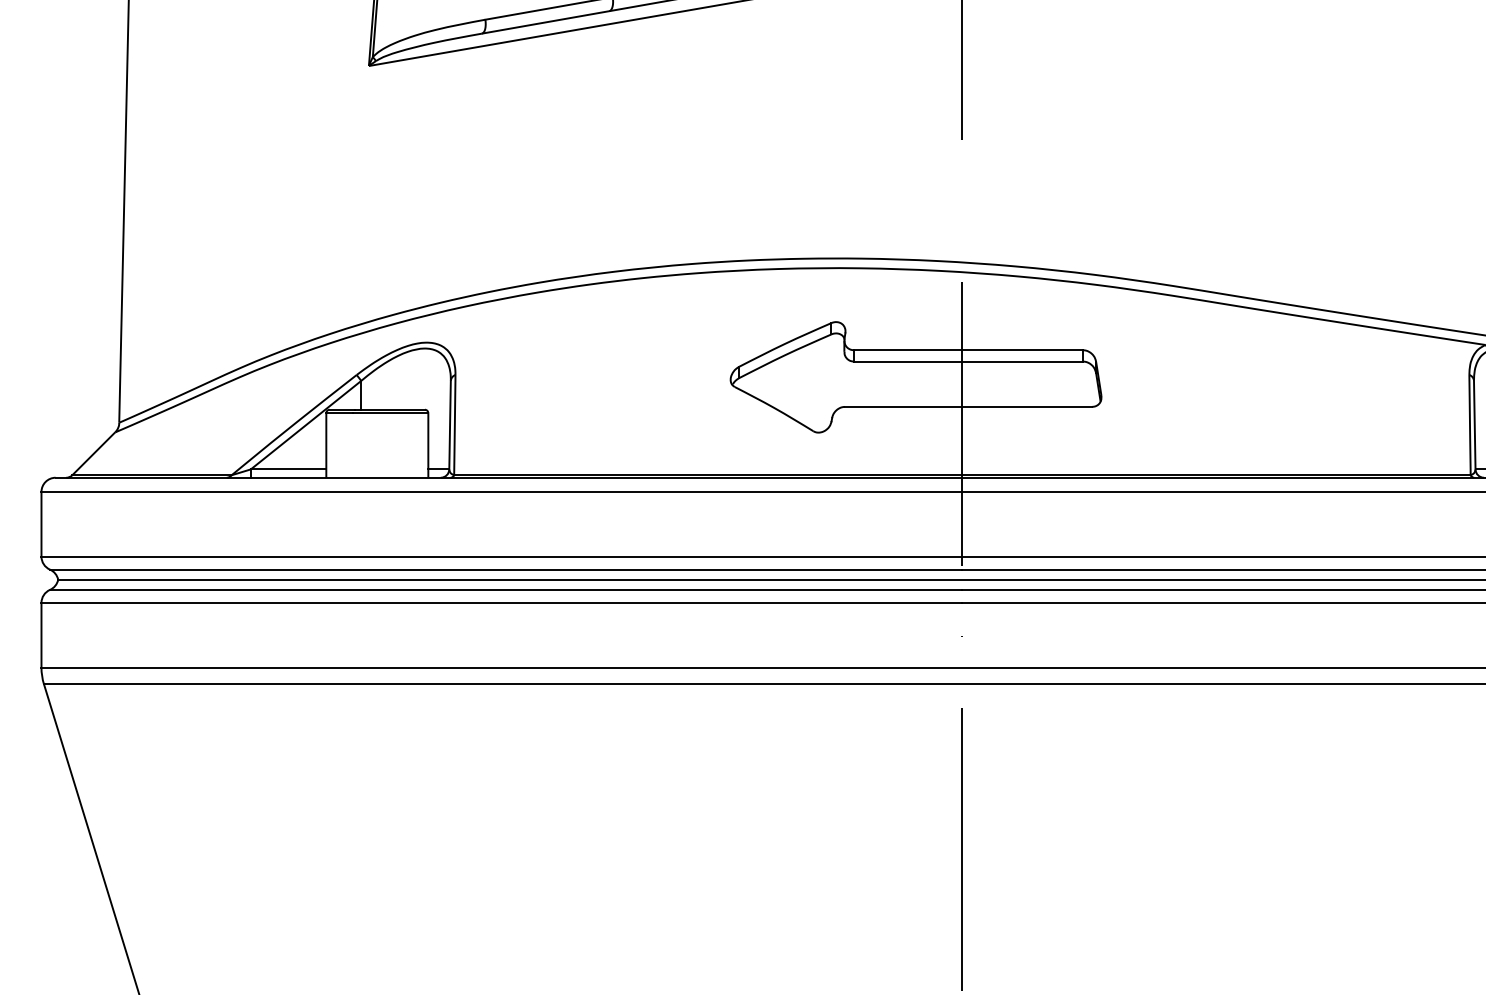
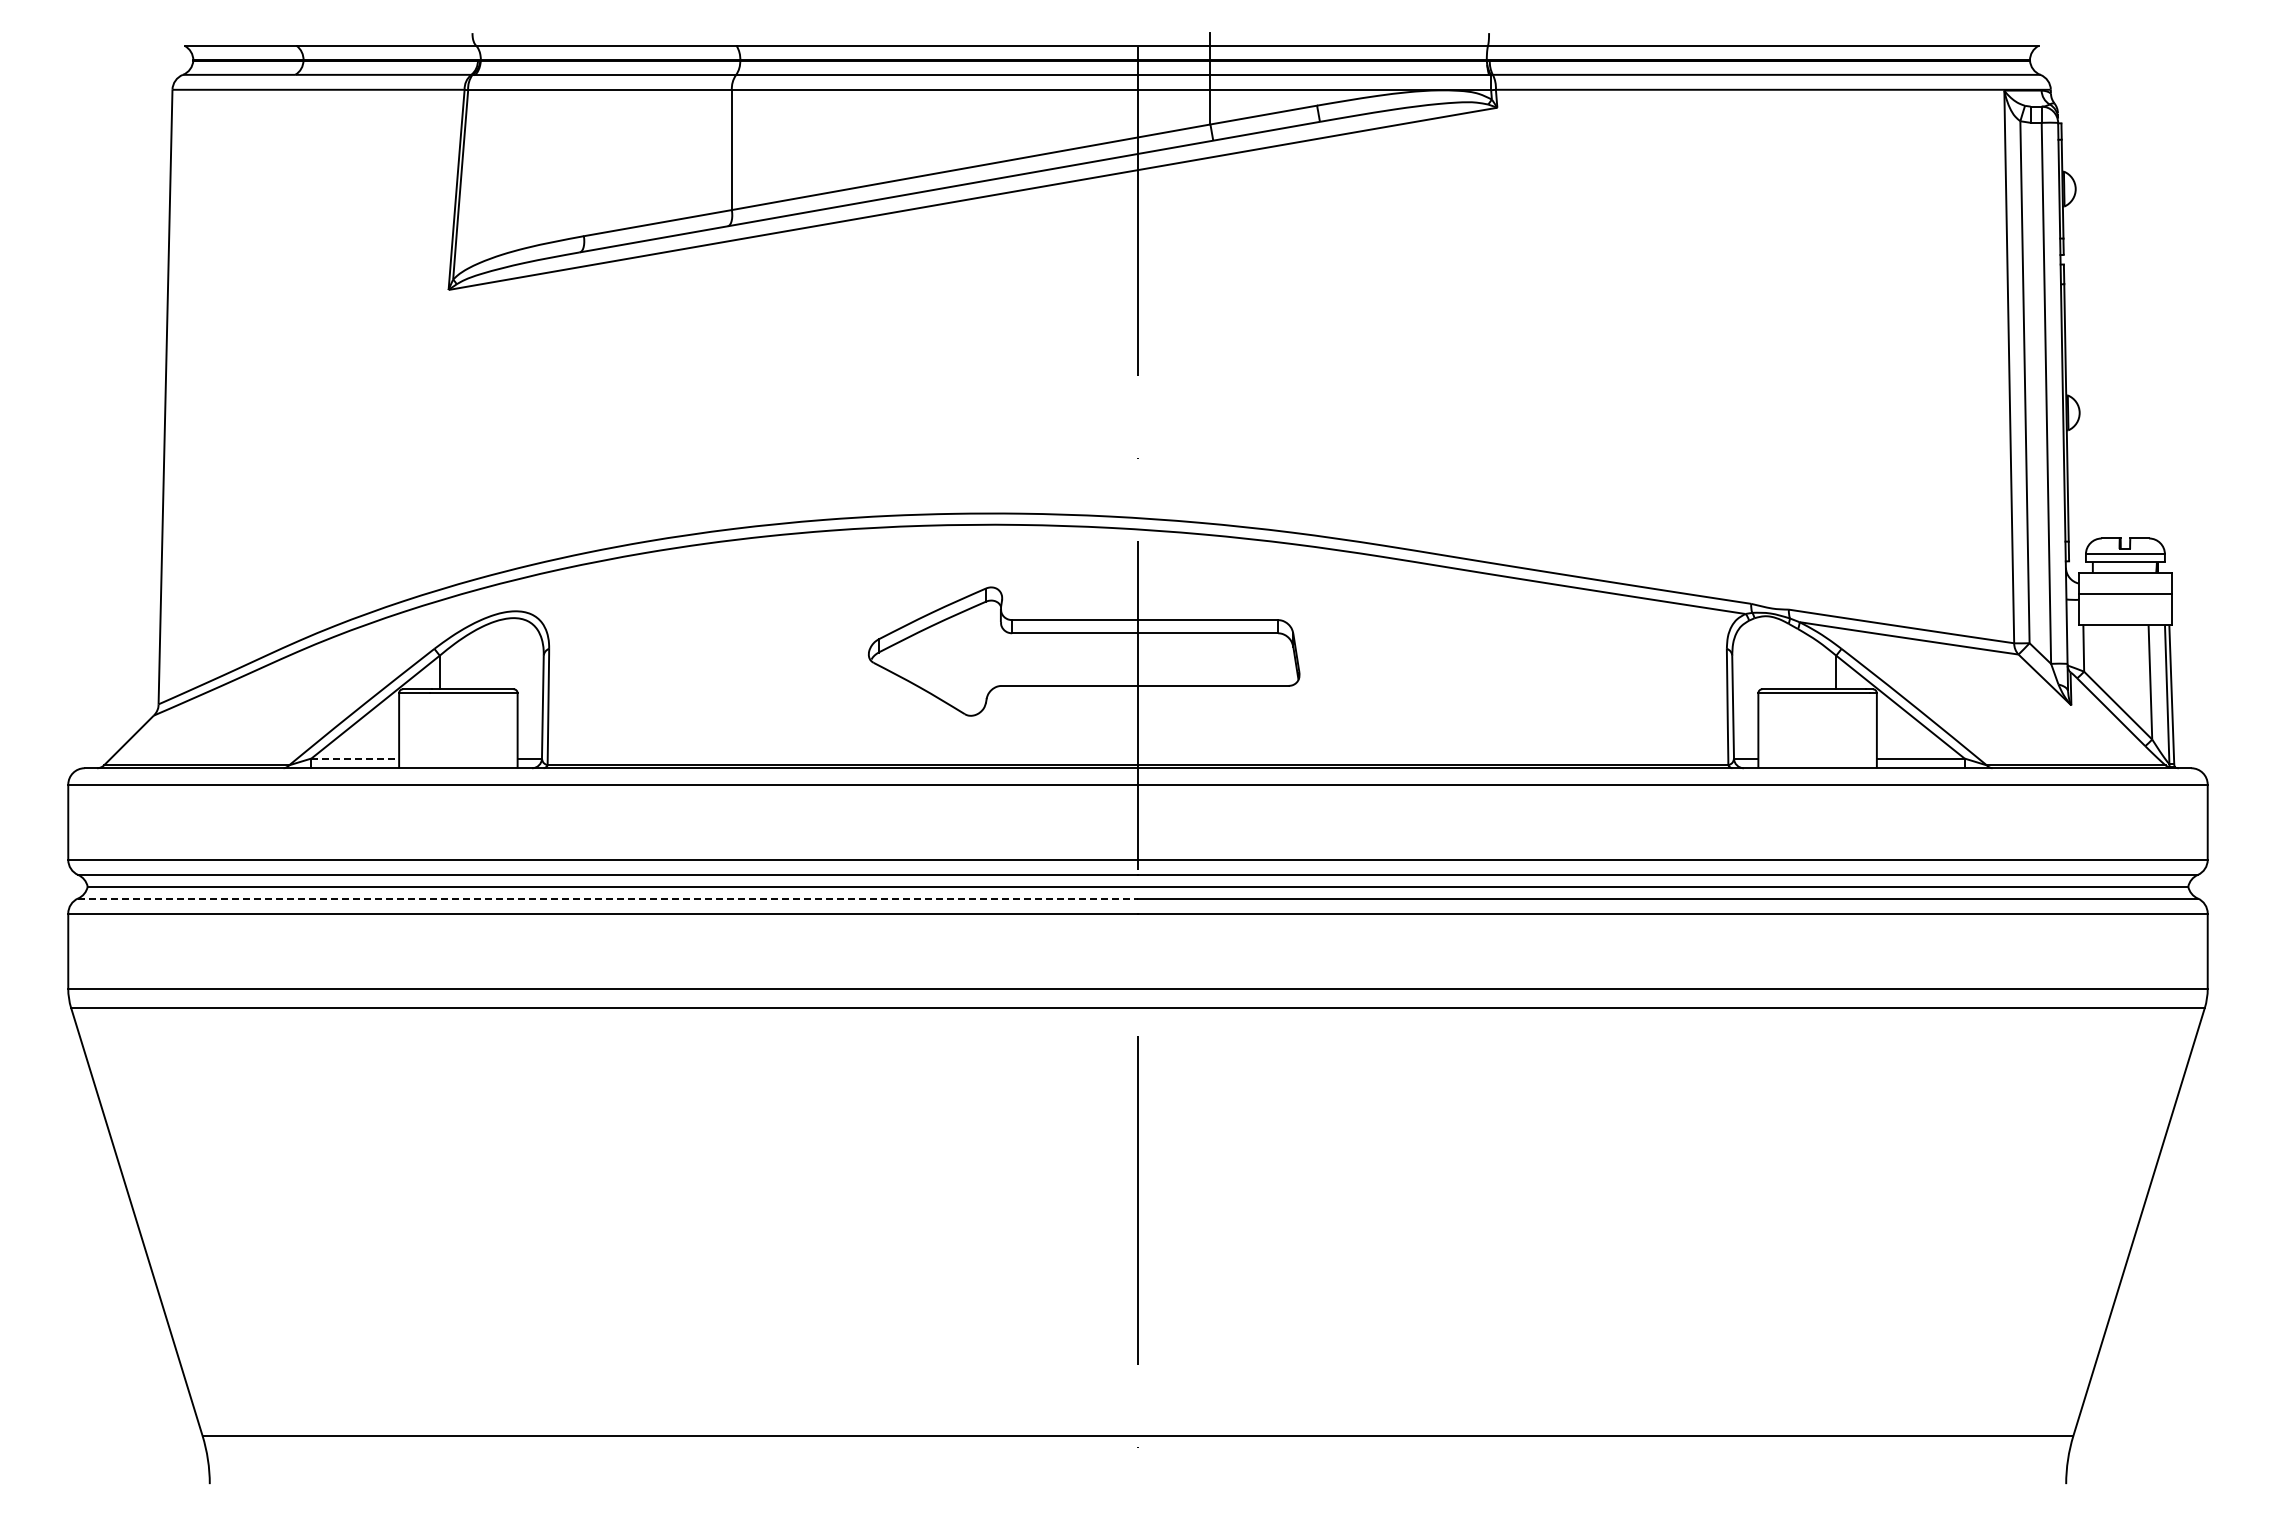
line: (288, 469) -> (355, 758), solid -> dashed
line: (506, 589) -> (608, 898), solid -> dashed

